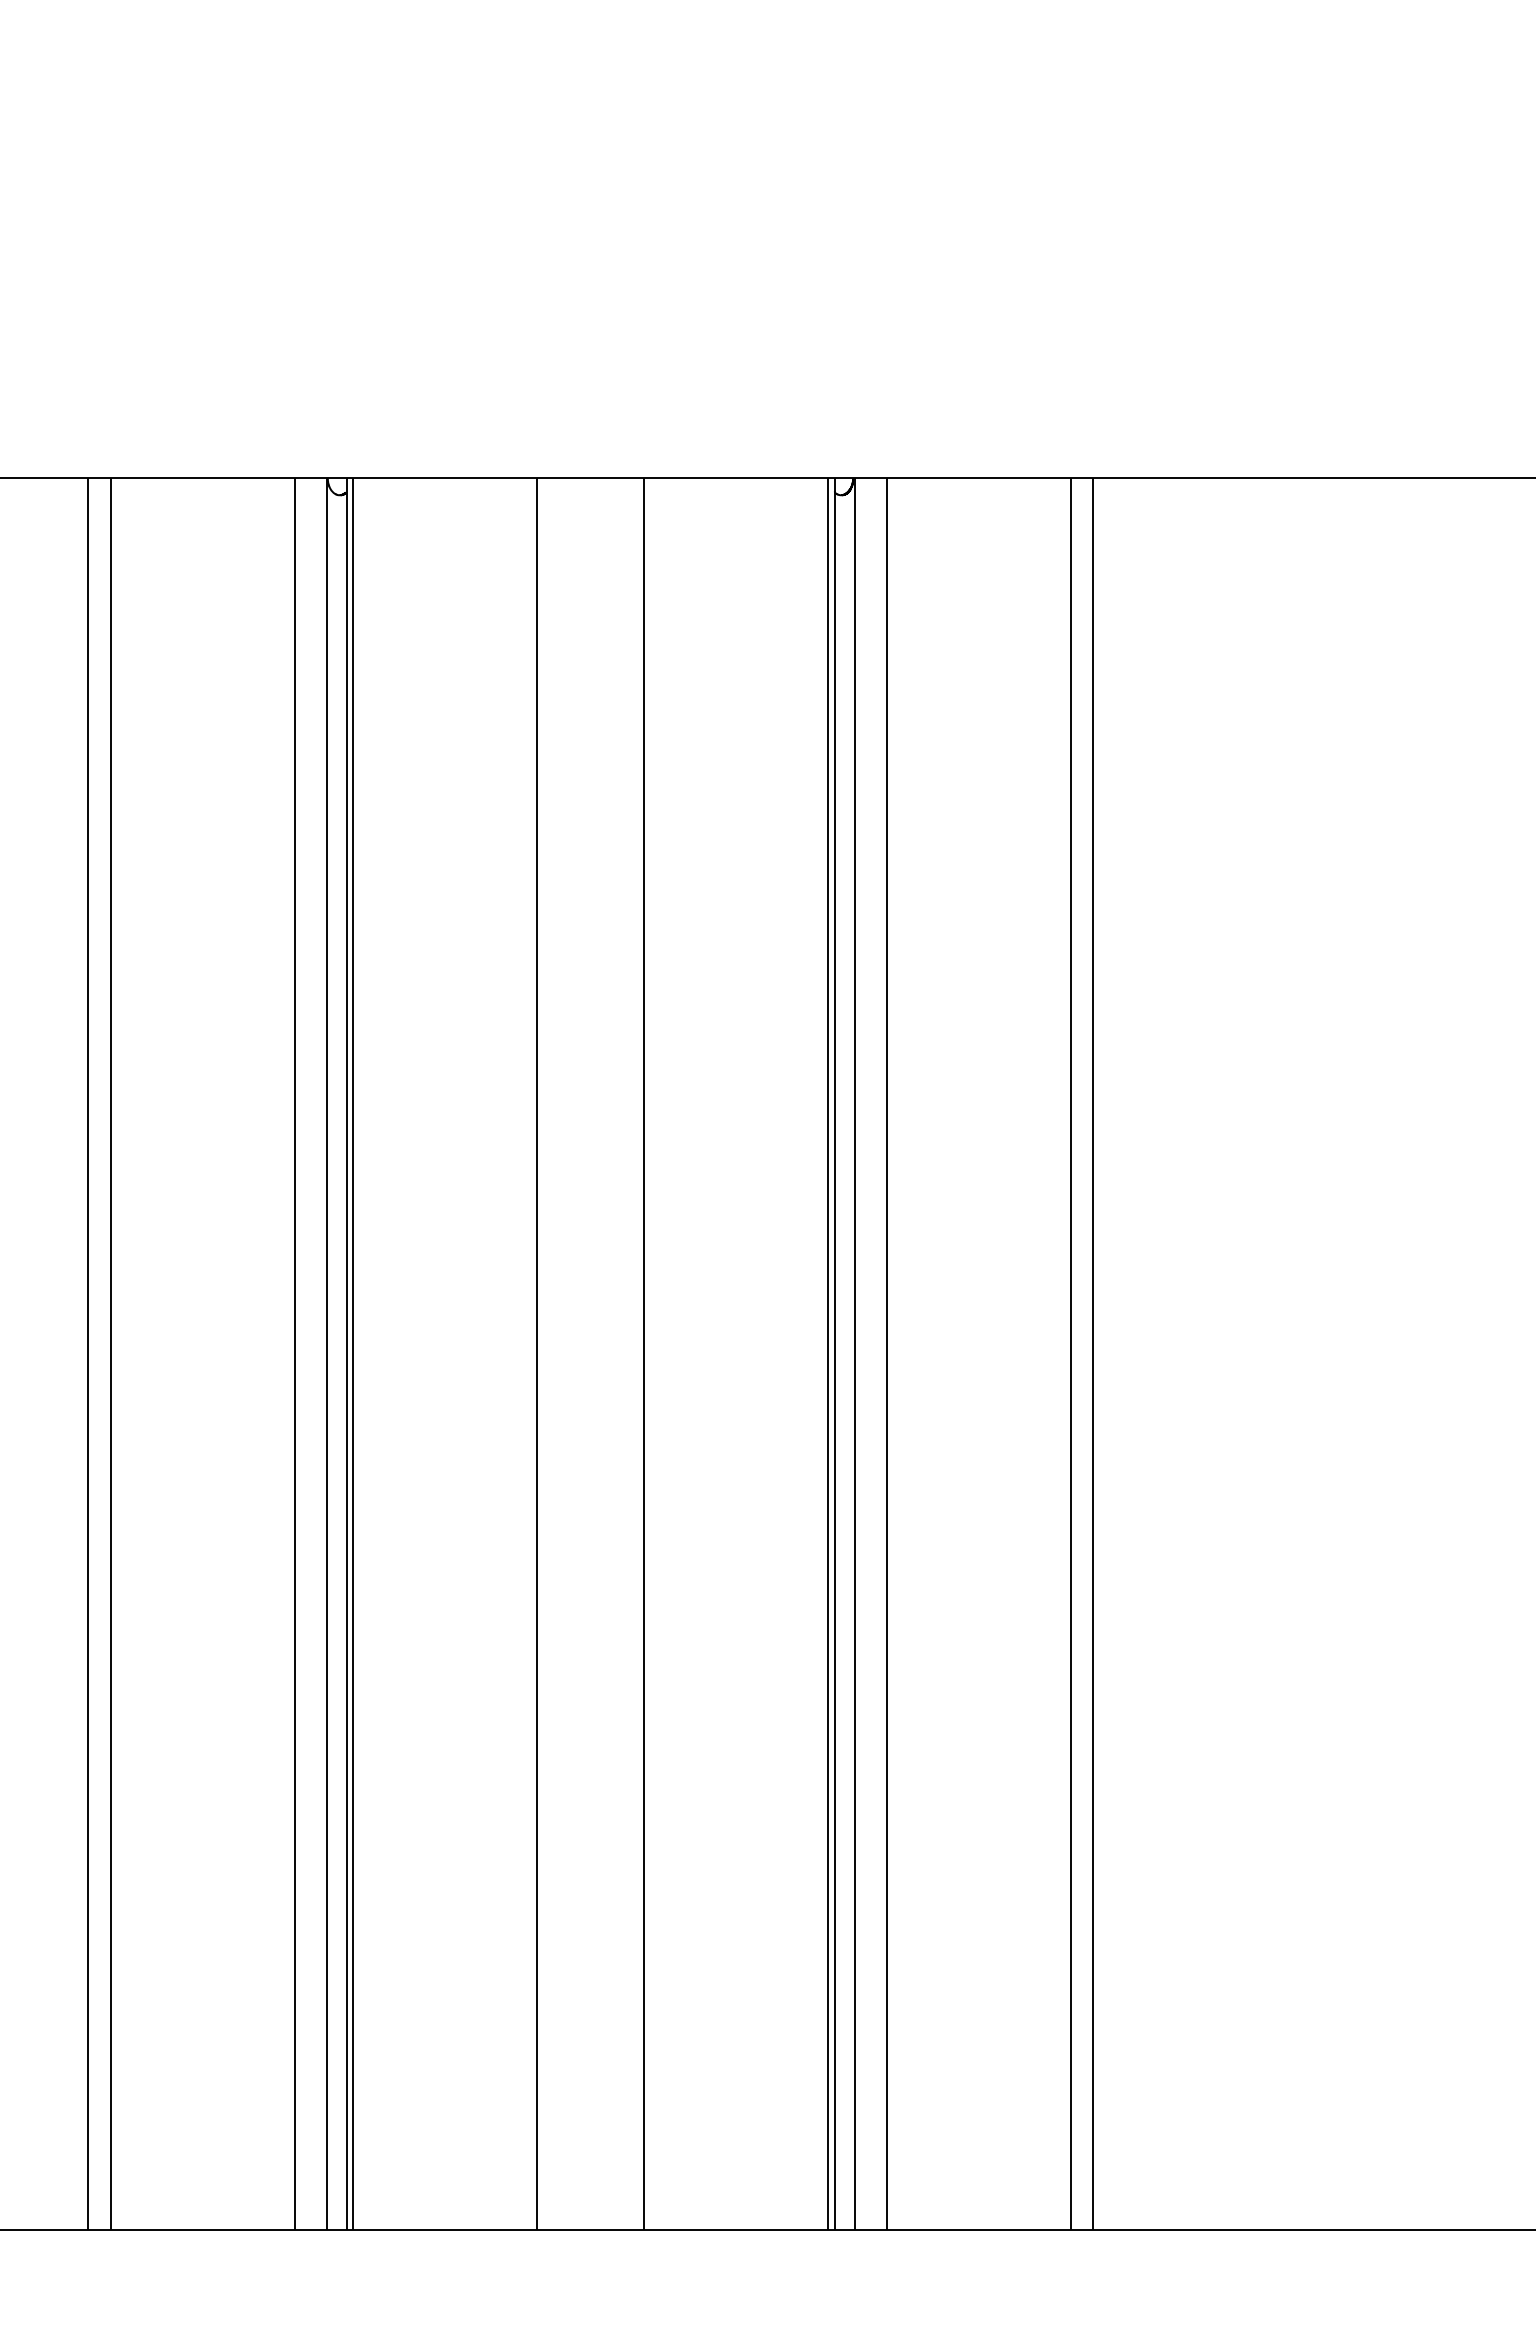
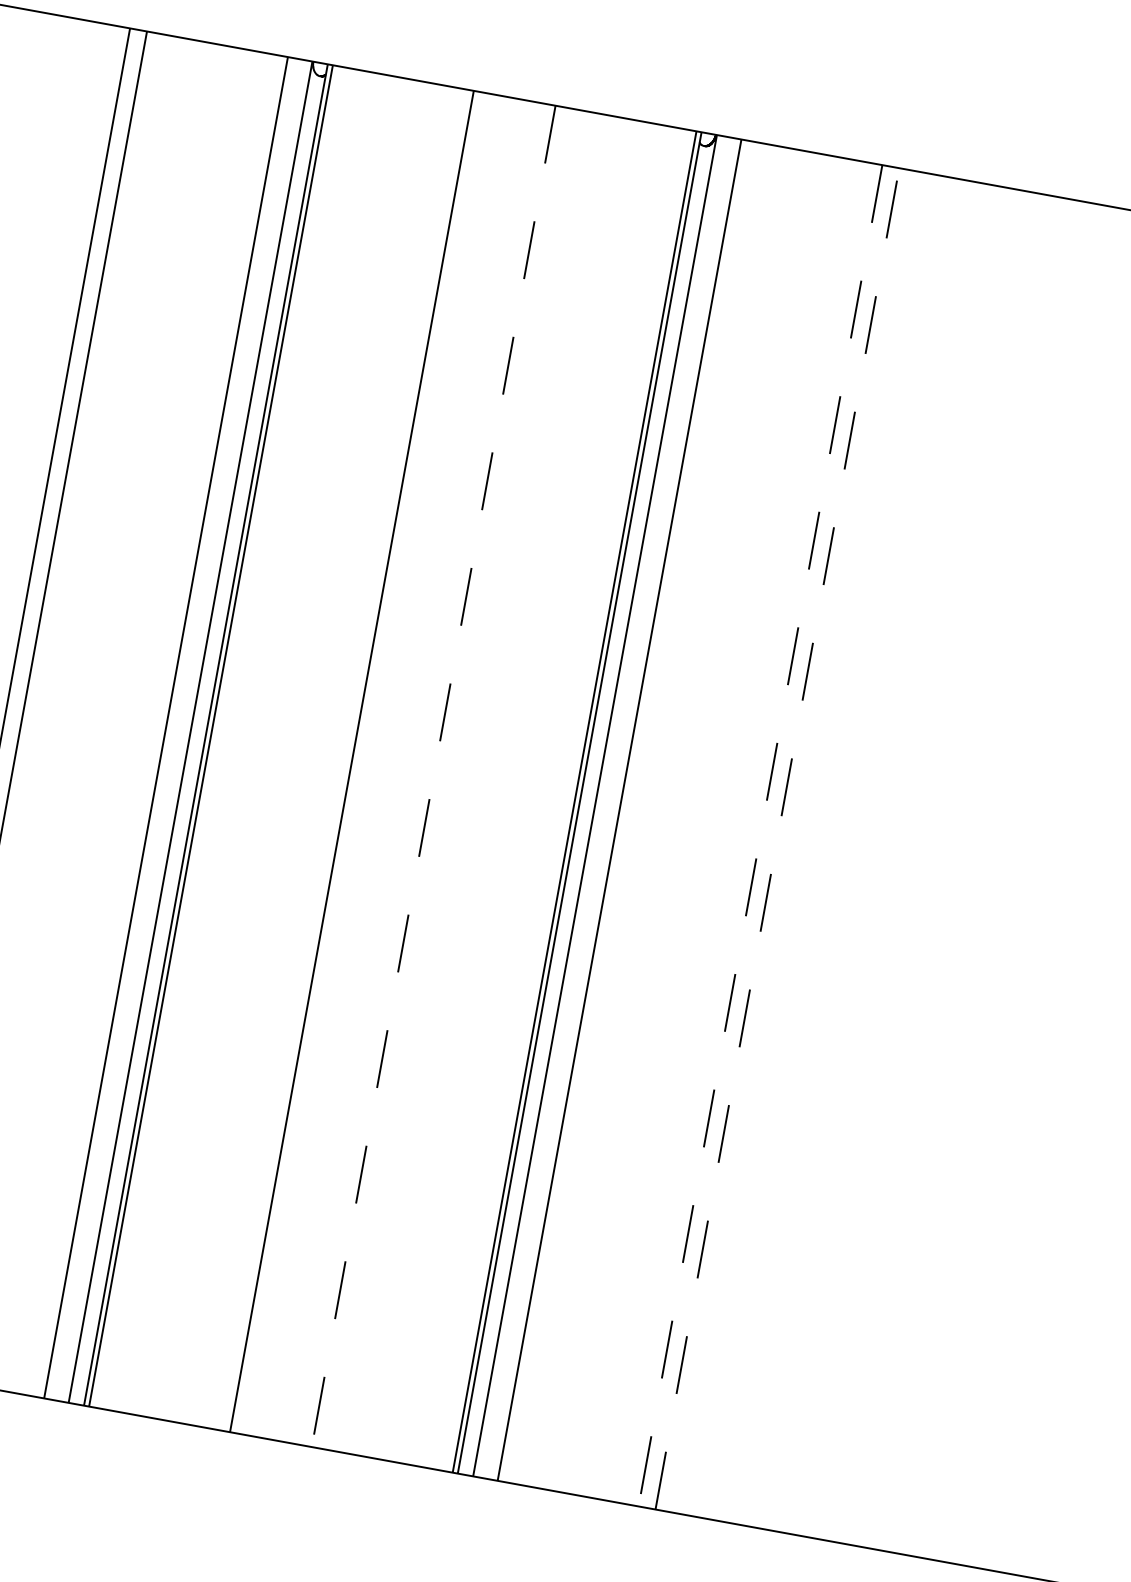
line: (643, 1354) -> (433, 776), solid -> dashed
line: (1070, 1354) -> (760, 836), solid -> dashed
line: (1092, 1354) -> (777, 839), solid -> dashed

